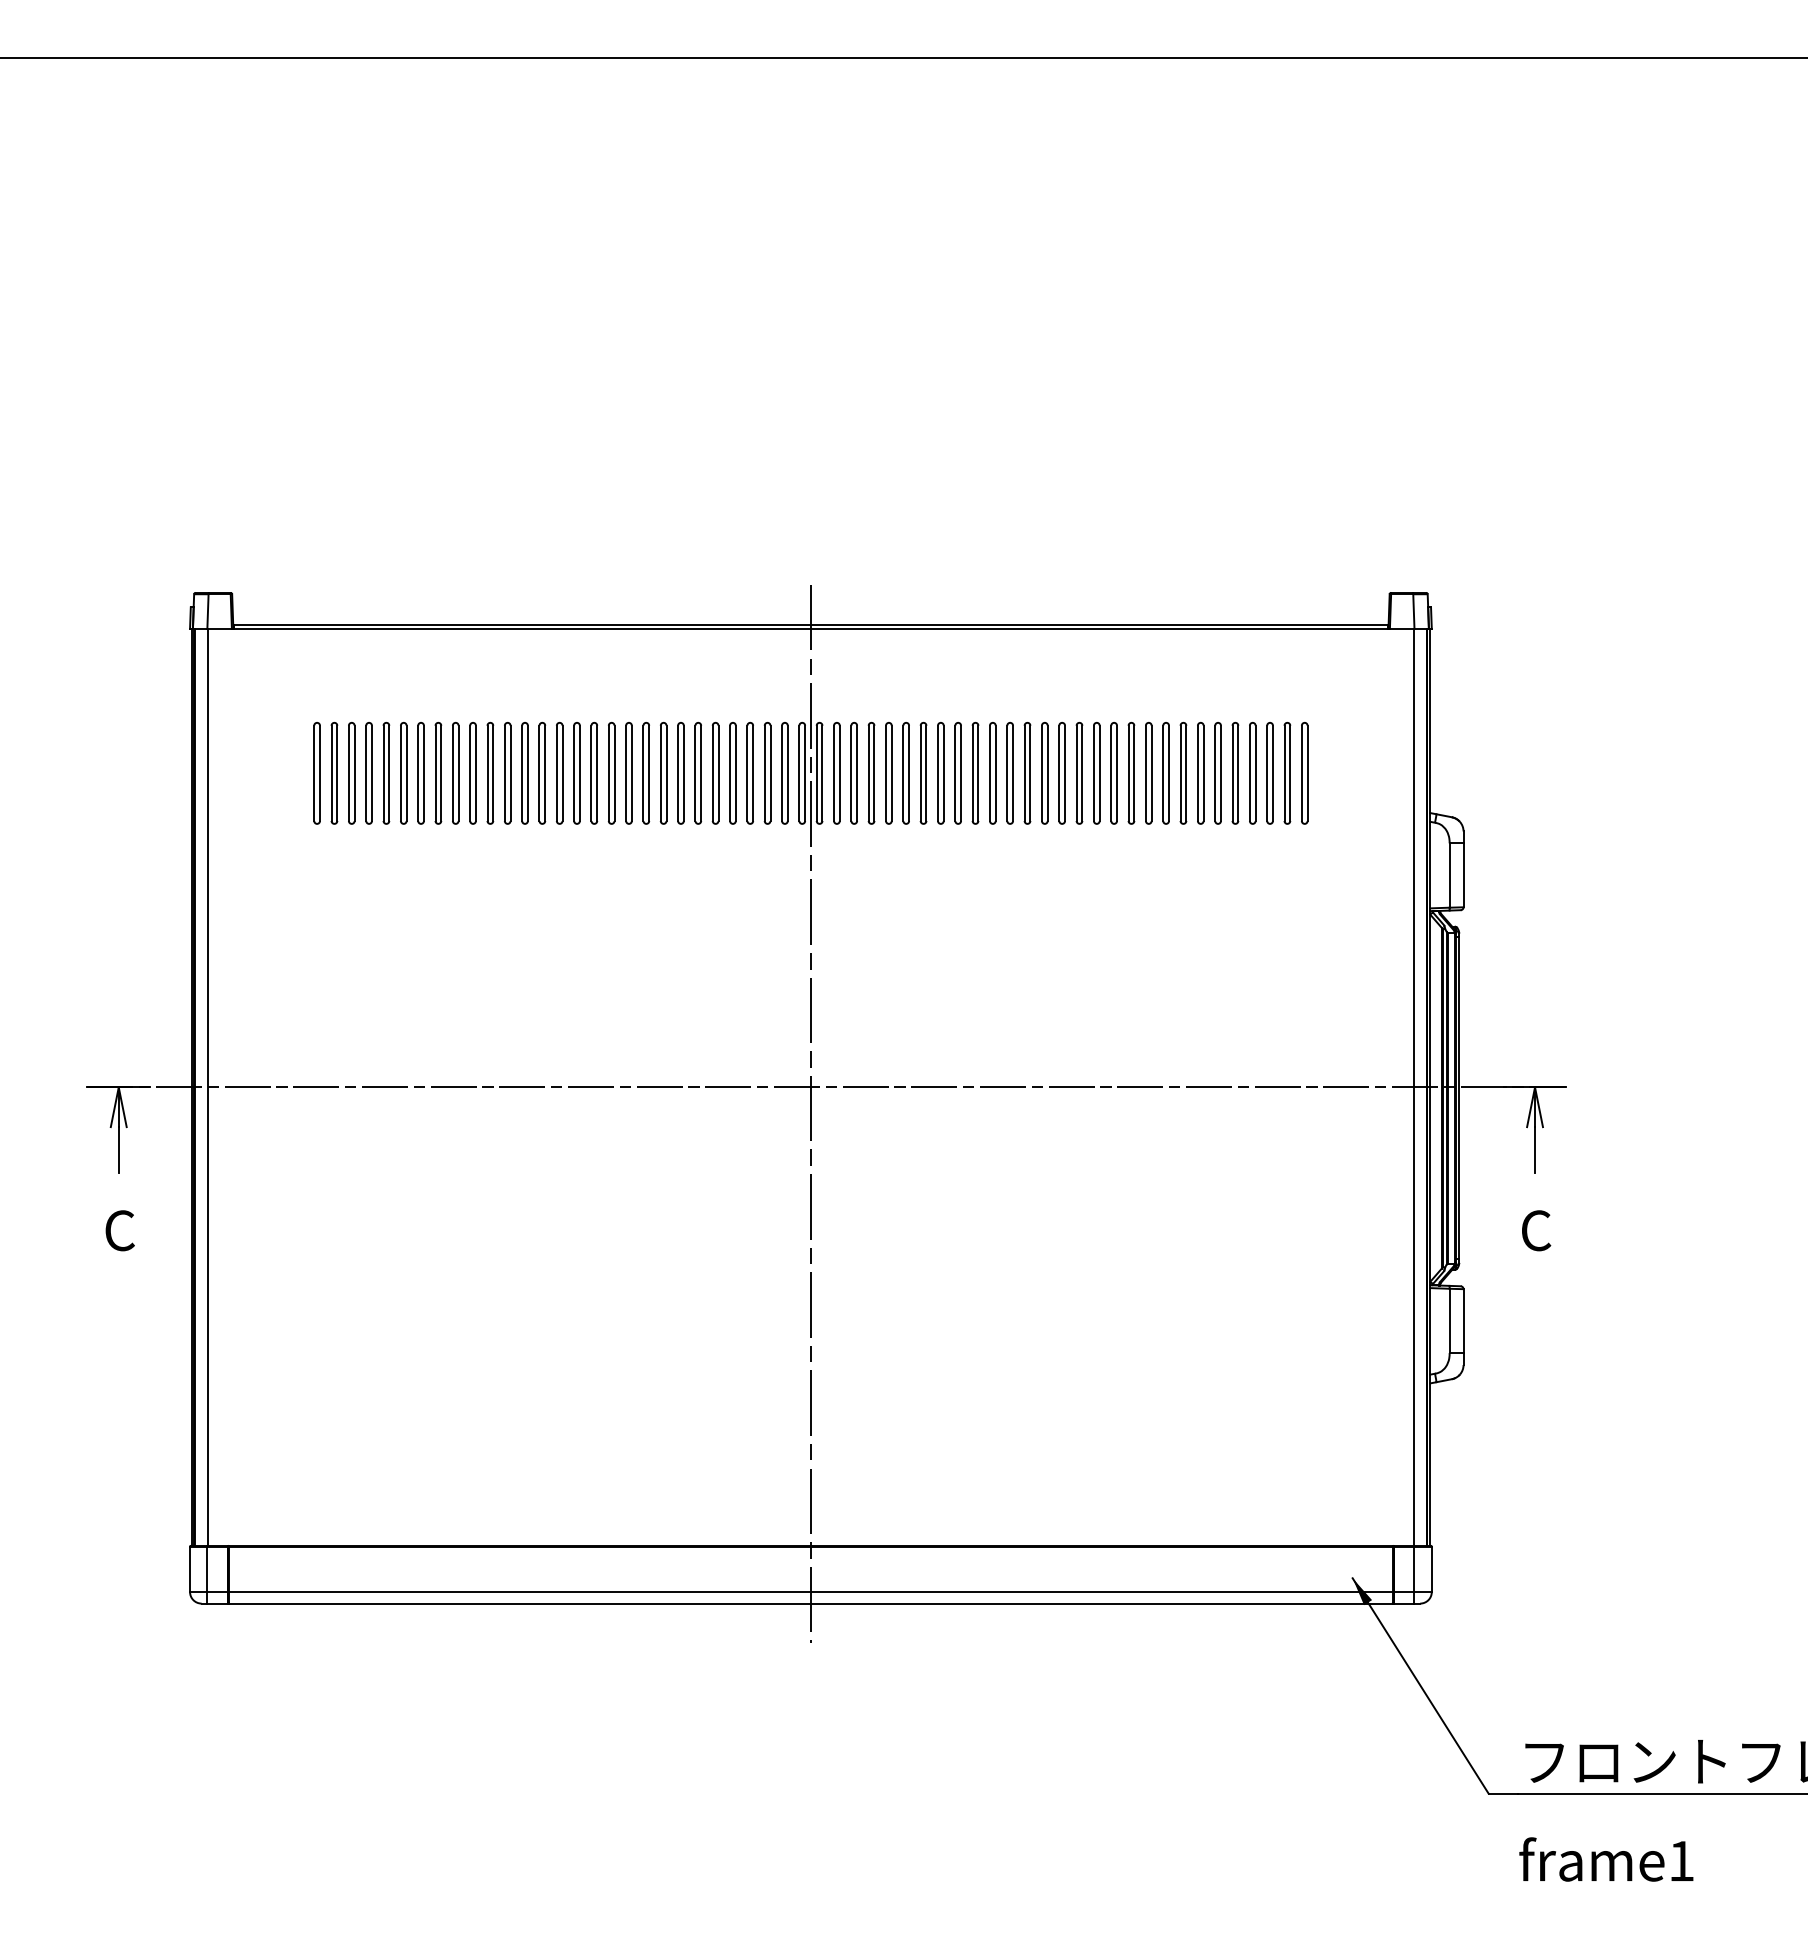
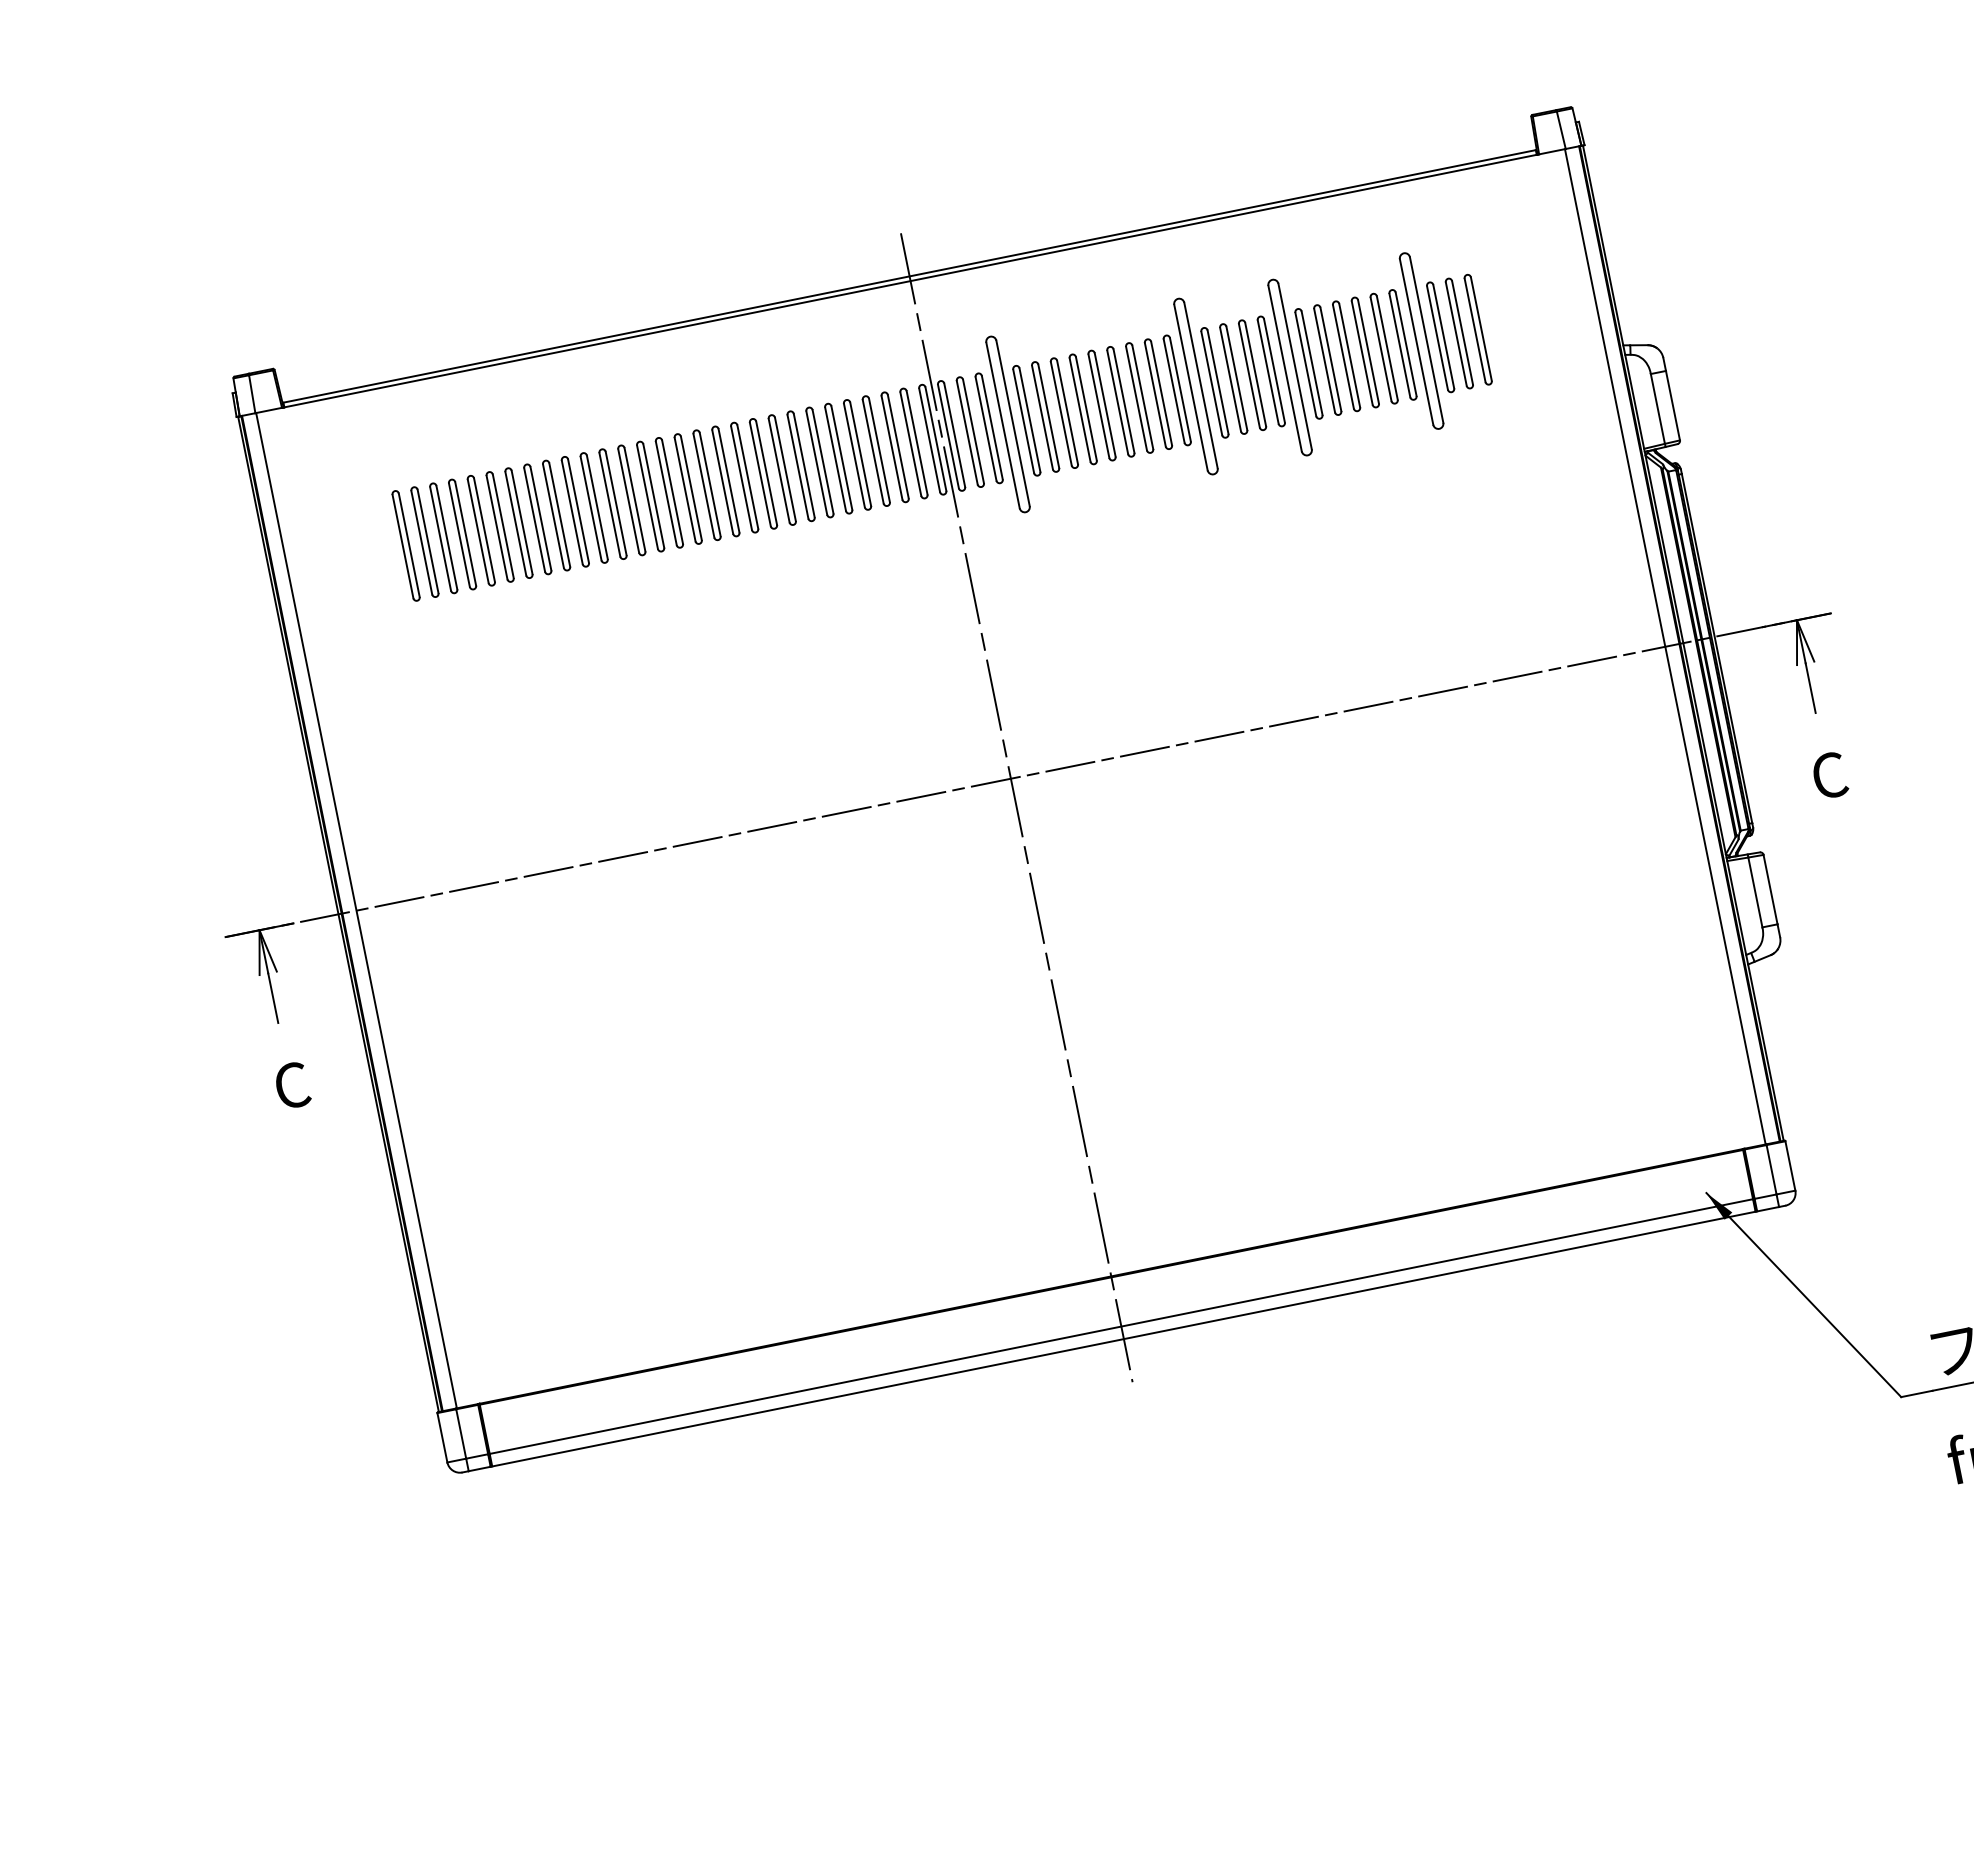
part: (871, 773) -> (1007, 424), size x1.6
part: (1044, 773) -> (1195, 386), size x1.6
part: (1131, 773) -> (1290, 367), size x1.6
part: (1252, 773) -> (1421, 341), size x1.6

